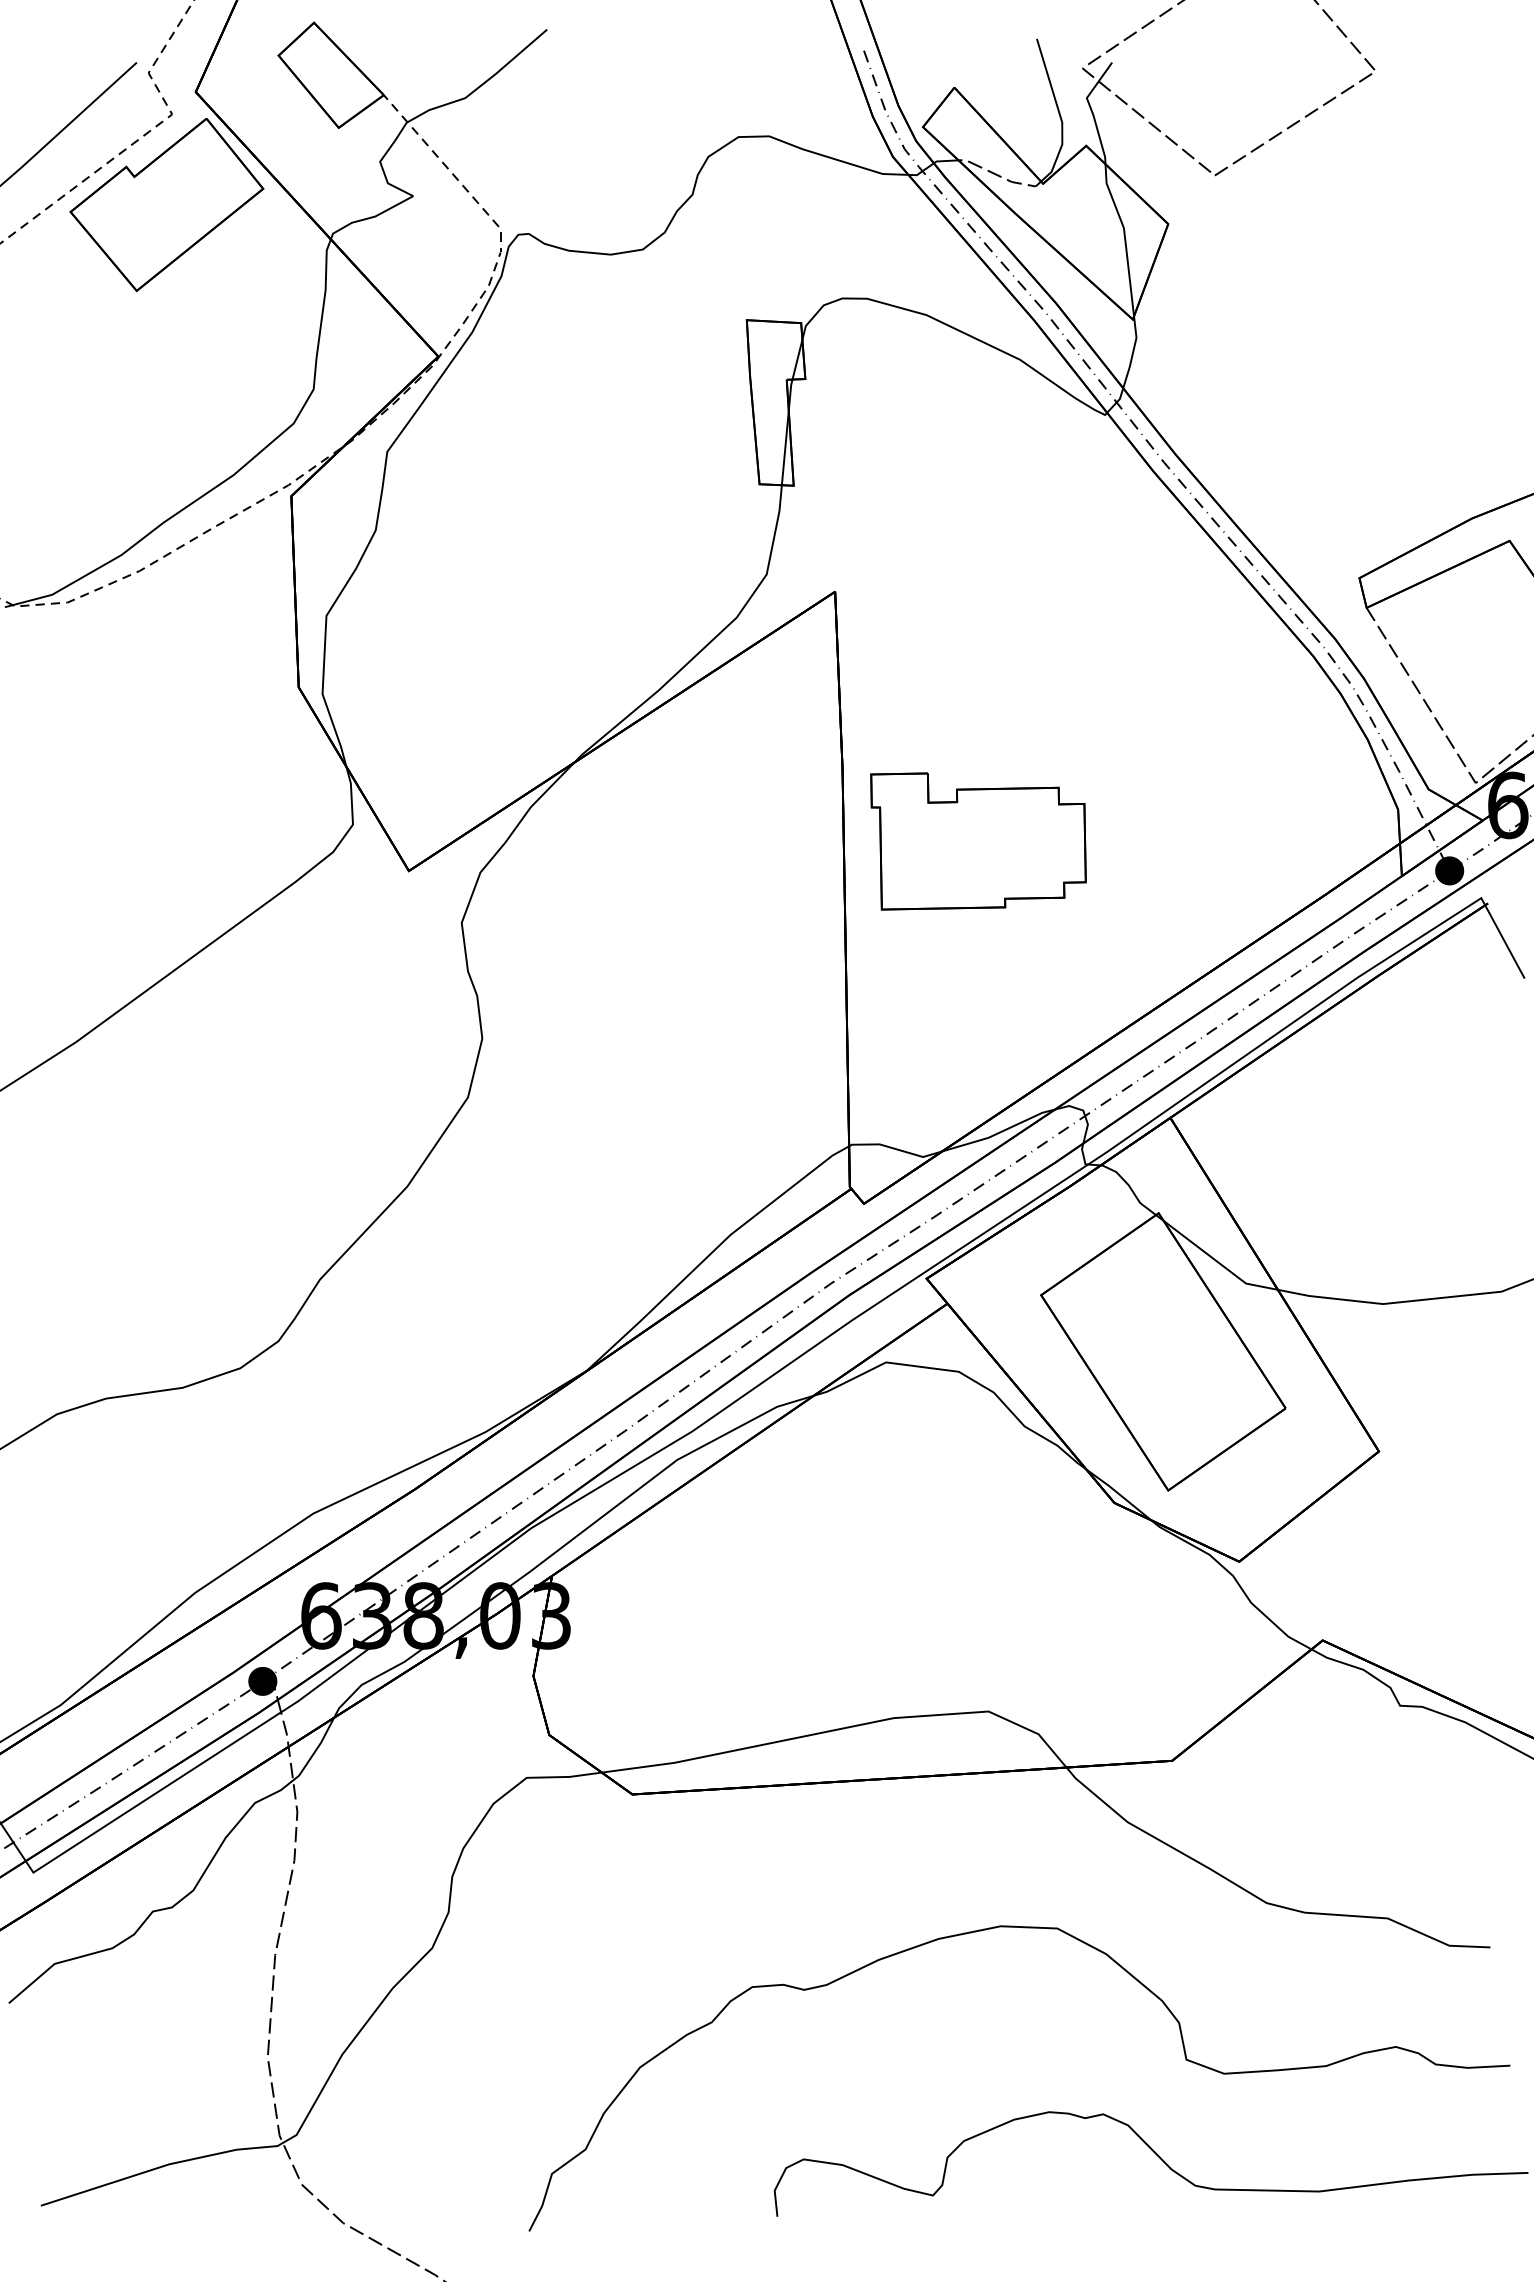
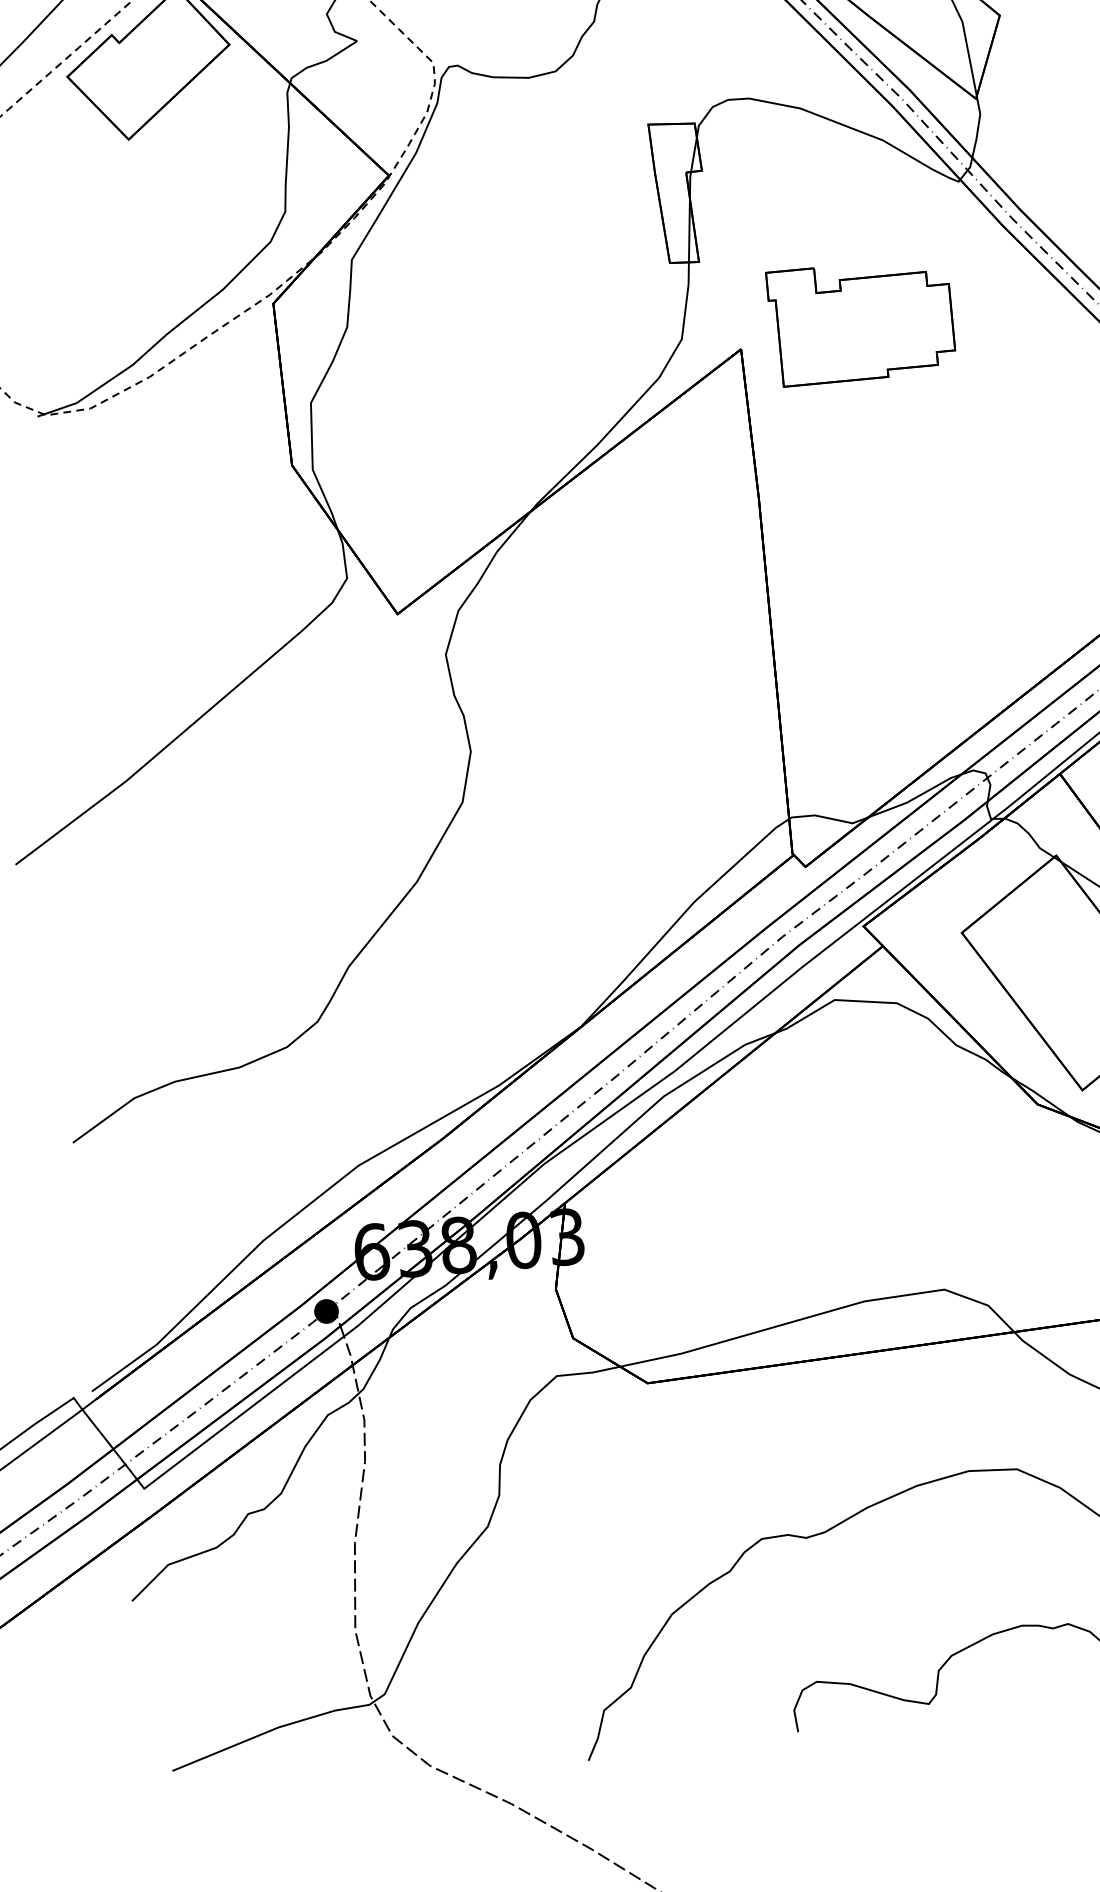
part: (978, 841) -> (861, 322), moved

